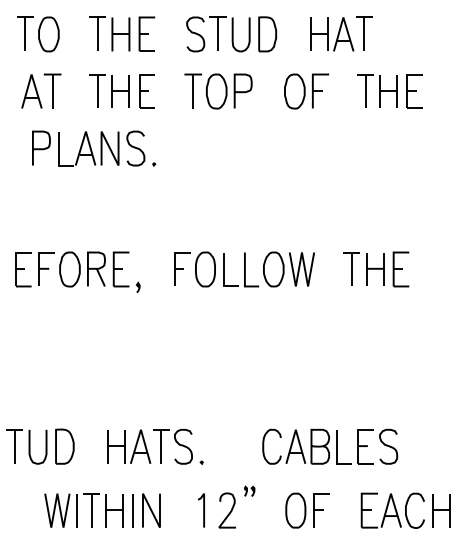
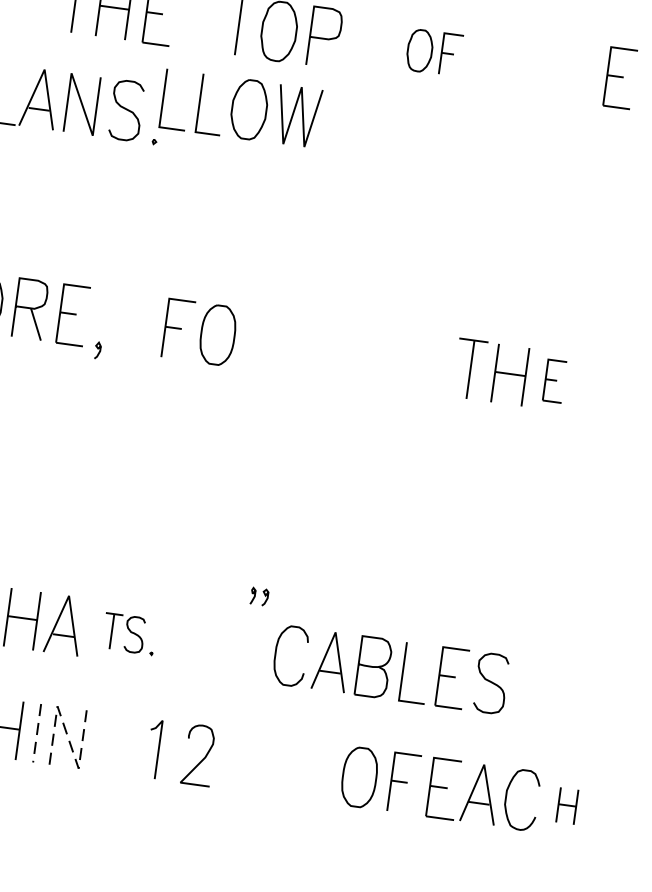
part: (377, 90) -> (556, 67), removed
part: (306, 91) -> (433, 52), size x0.7
part: (268, 269) -> (240, 108), moved
part: (400, 269) -> (553, 381), size x0.7
part: (178, 446) -> (129, 633), size x0.6
part: (249, 490) -> (259, 595), moved
line: (133, 510) -> (37, 732), solid -> dashed
line: (151, 510) -> (68, 737), solid -> dashed
part: (307, 510) -> (379, 779), moved
part: (441, 510) -> (567, 805), size x0.6

